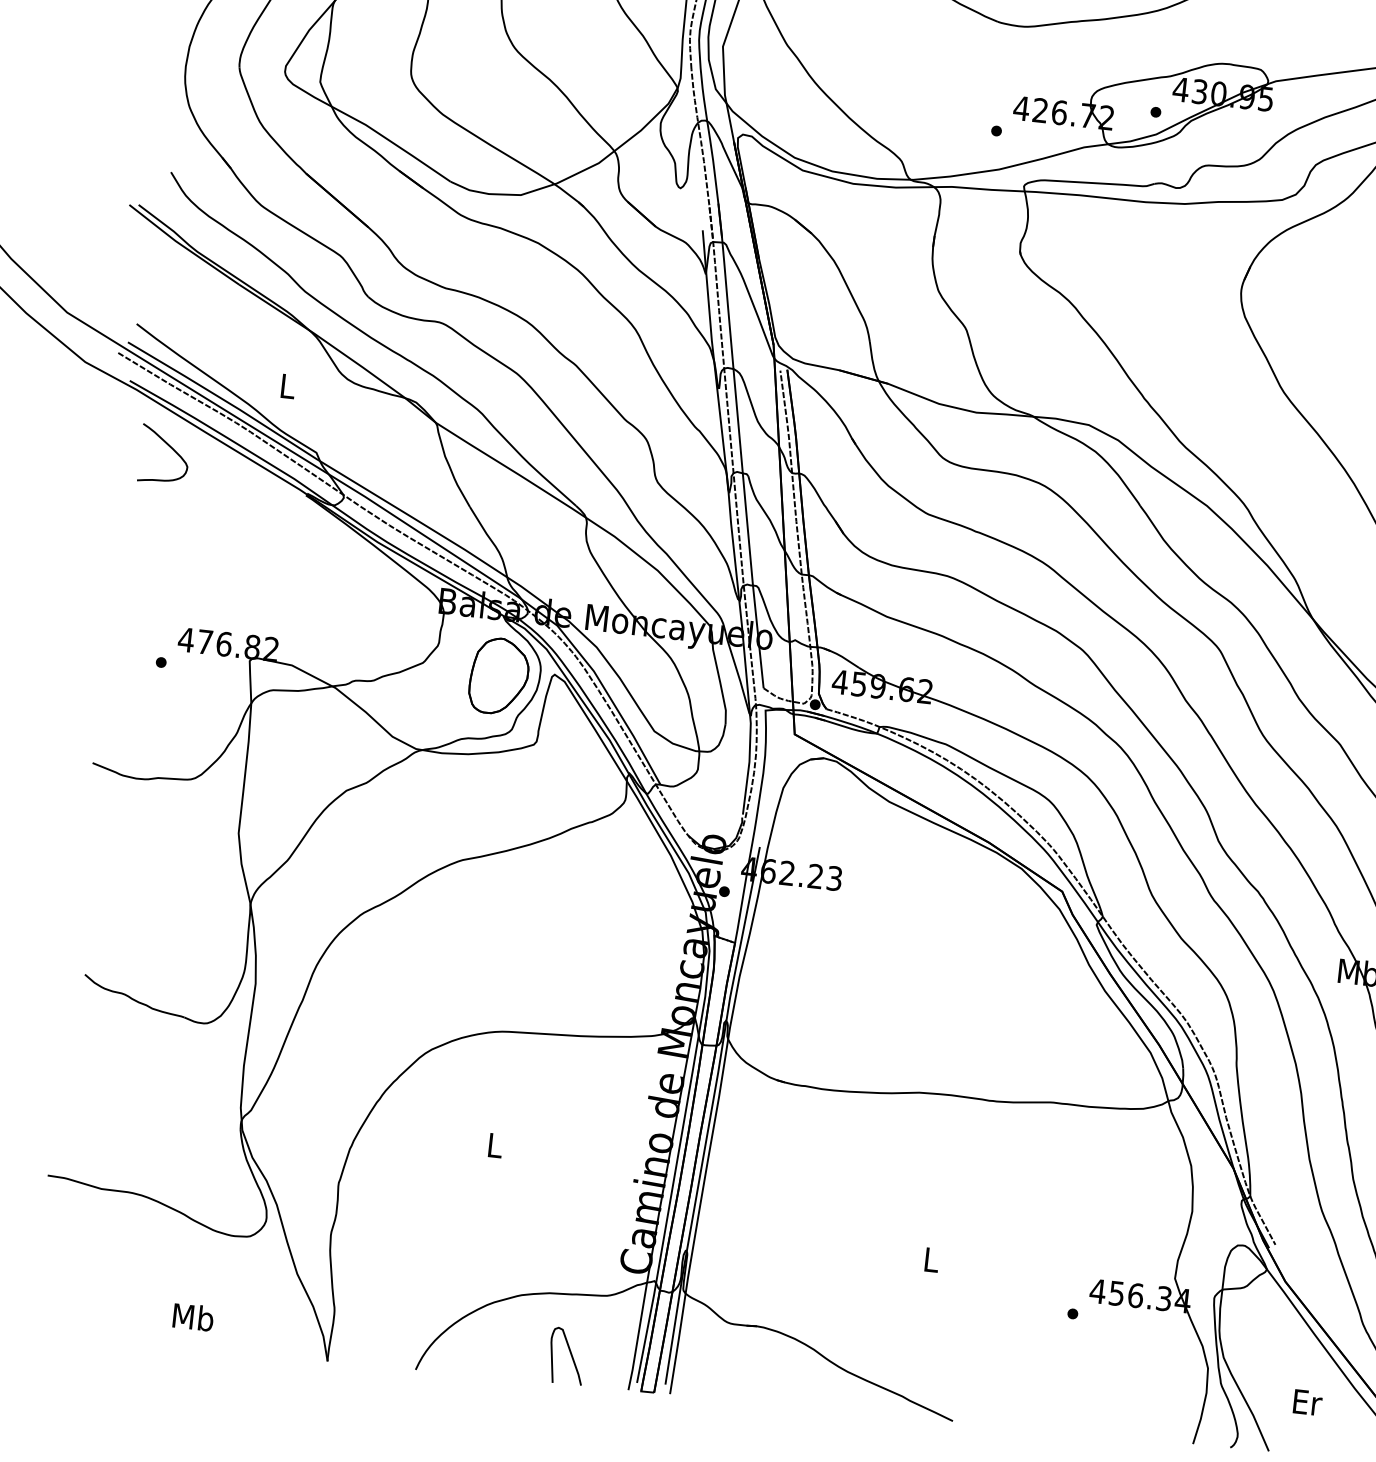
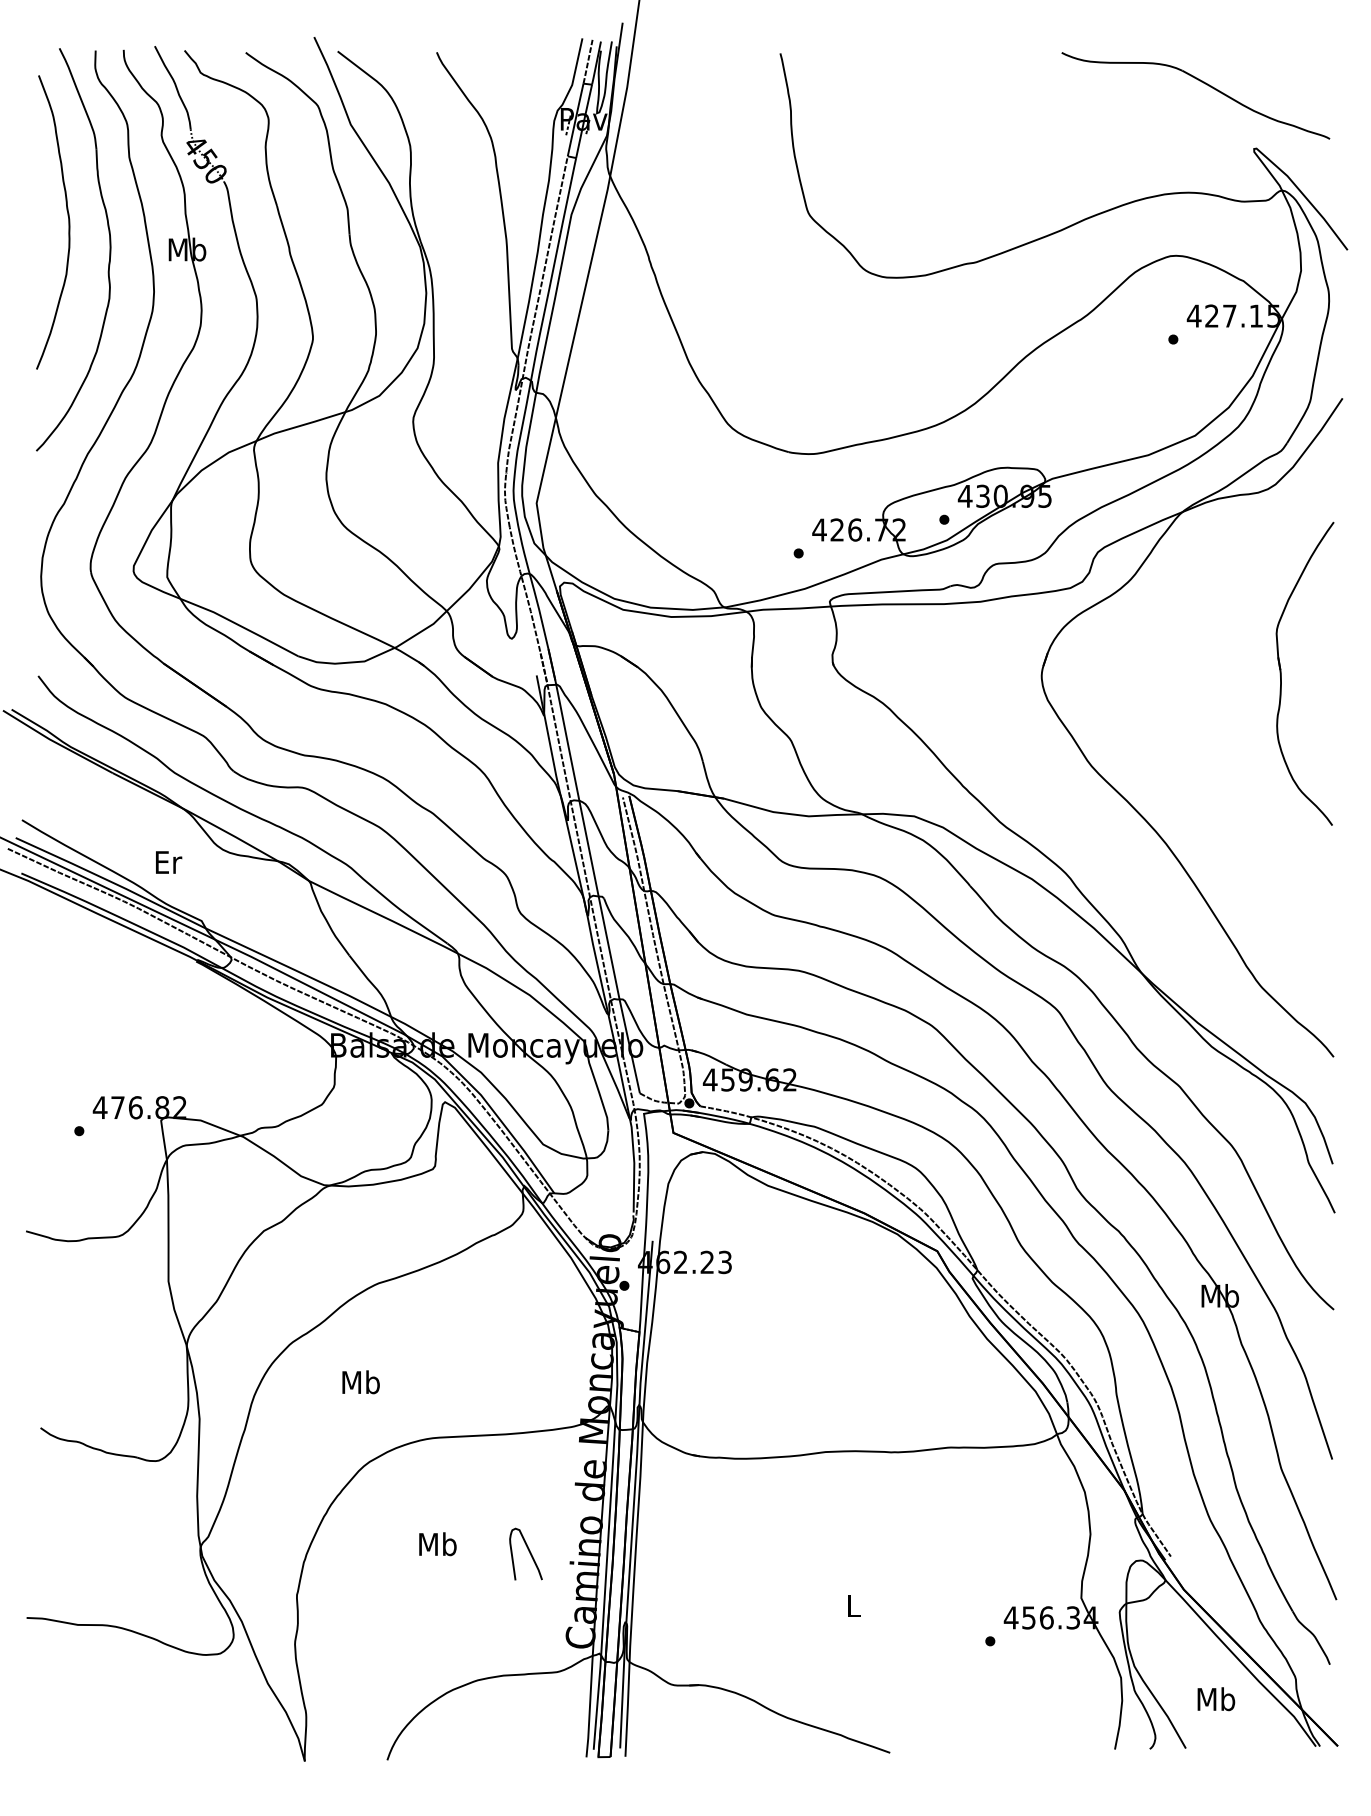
text: (289, 386) -> (169, 862), L -> Er
curve: (170, 447) -> (65, 931), removed
part: (498, 676) -> (393, 1109), removed
text: (494, 1145) -> (437, 1544), L -> Mb
text: (192, 1317) -> (360, 1382), moved
curve: (569, 1353) -> (528, 1551), moved
text: (1307, 1402) -> (1216, 1699), Er -> Mb

